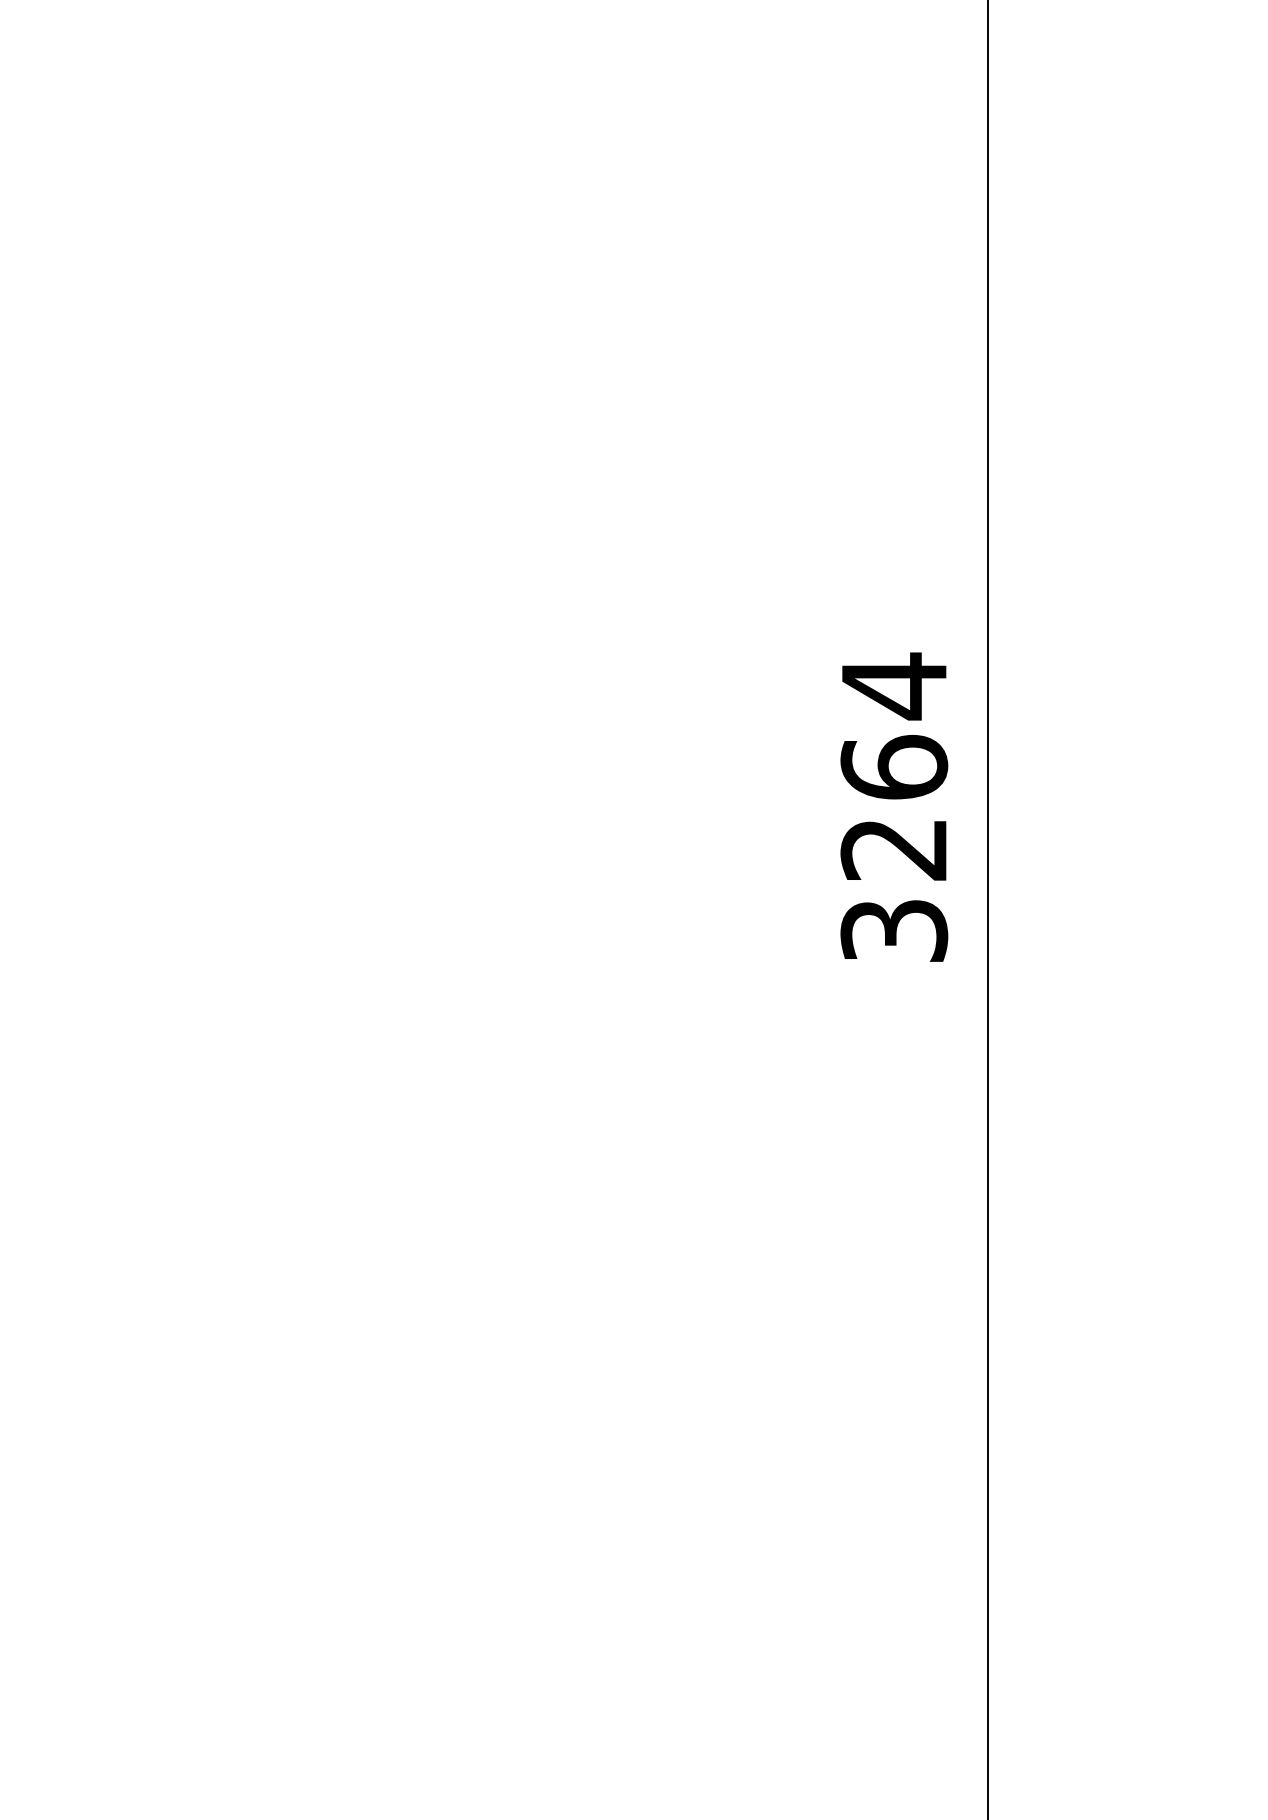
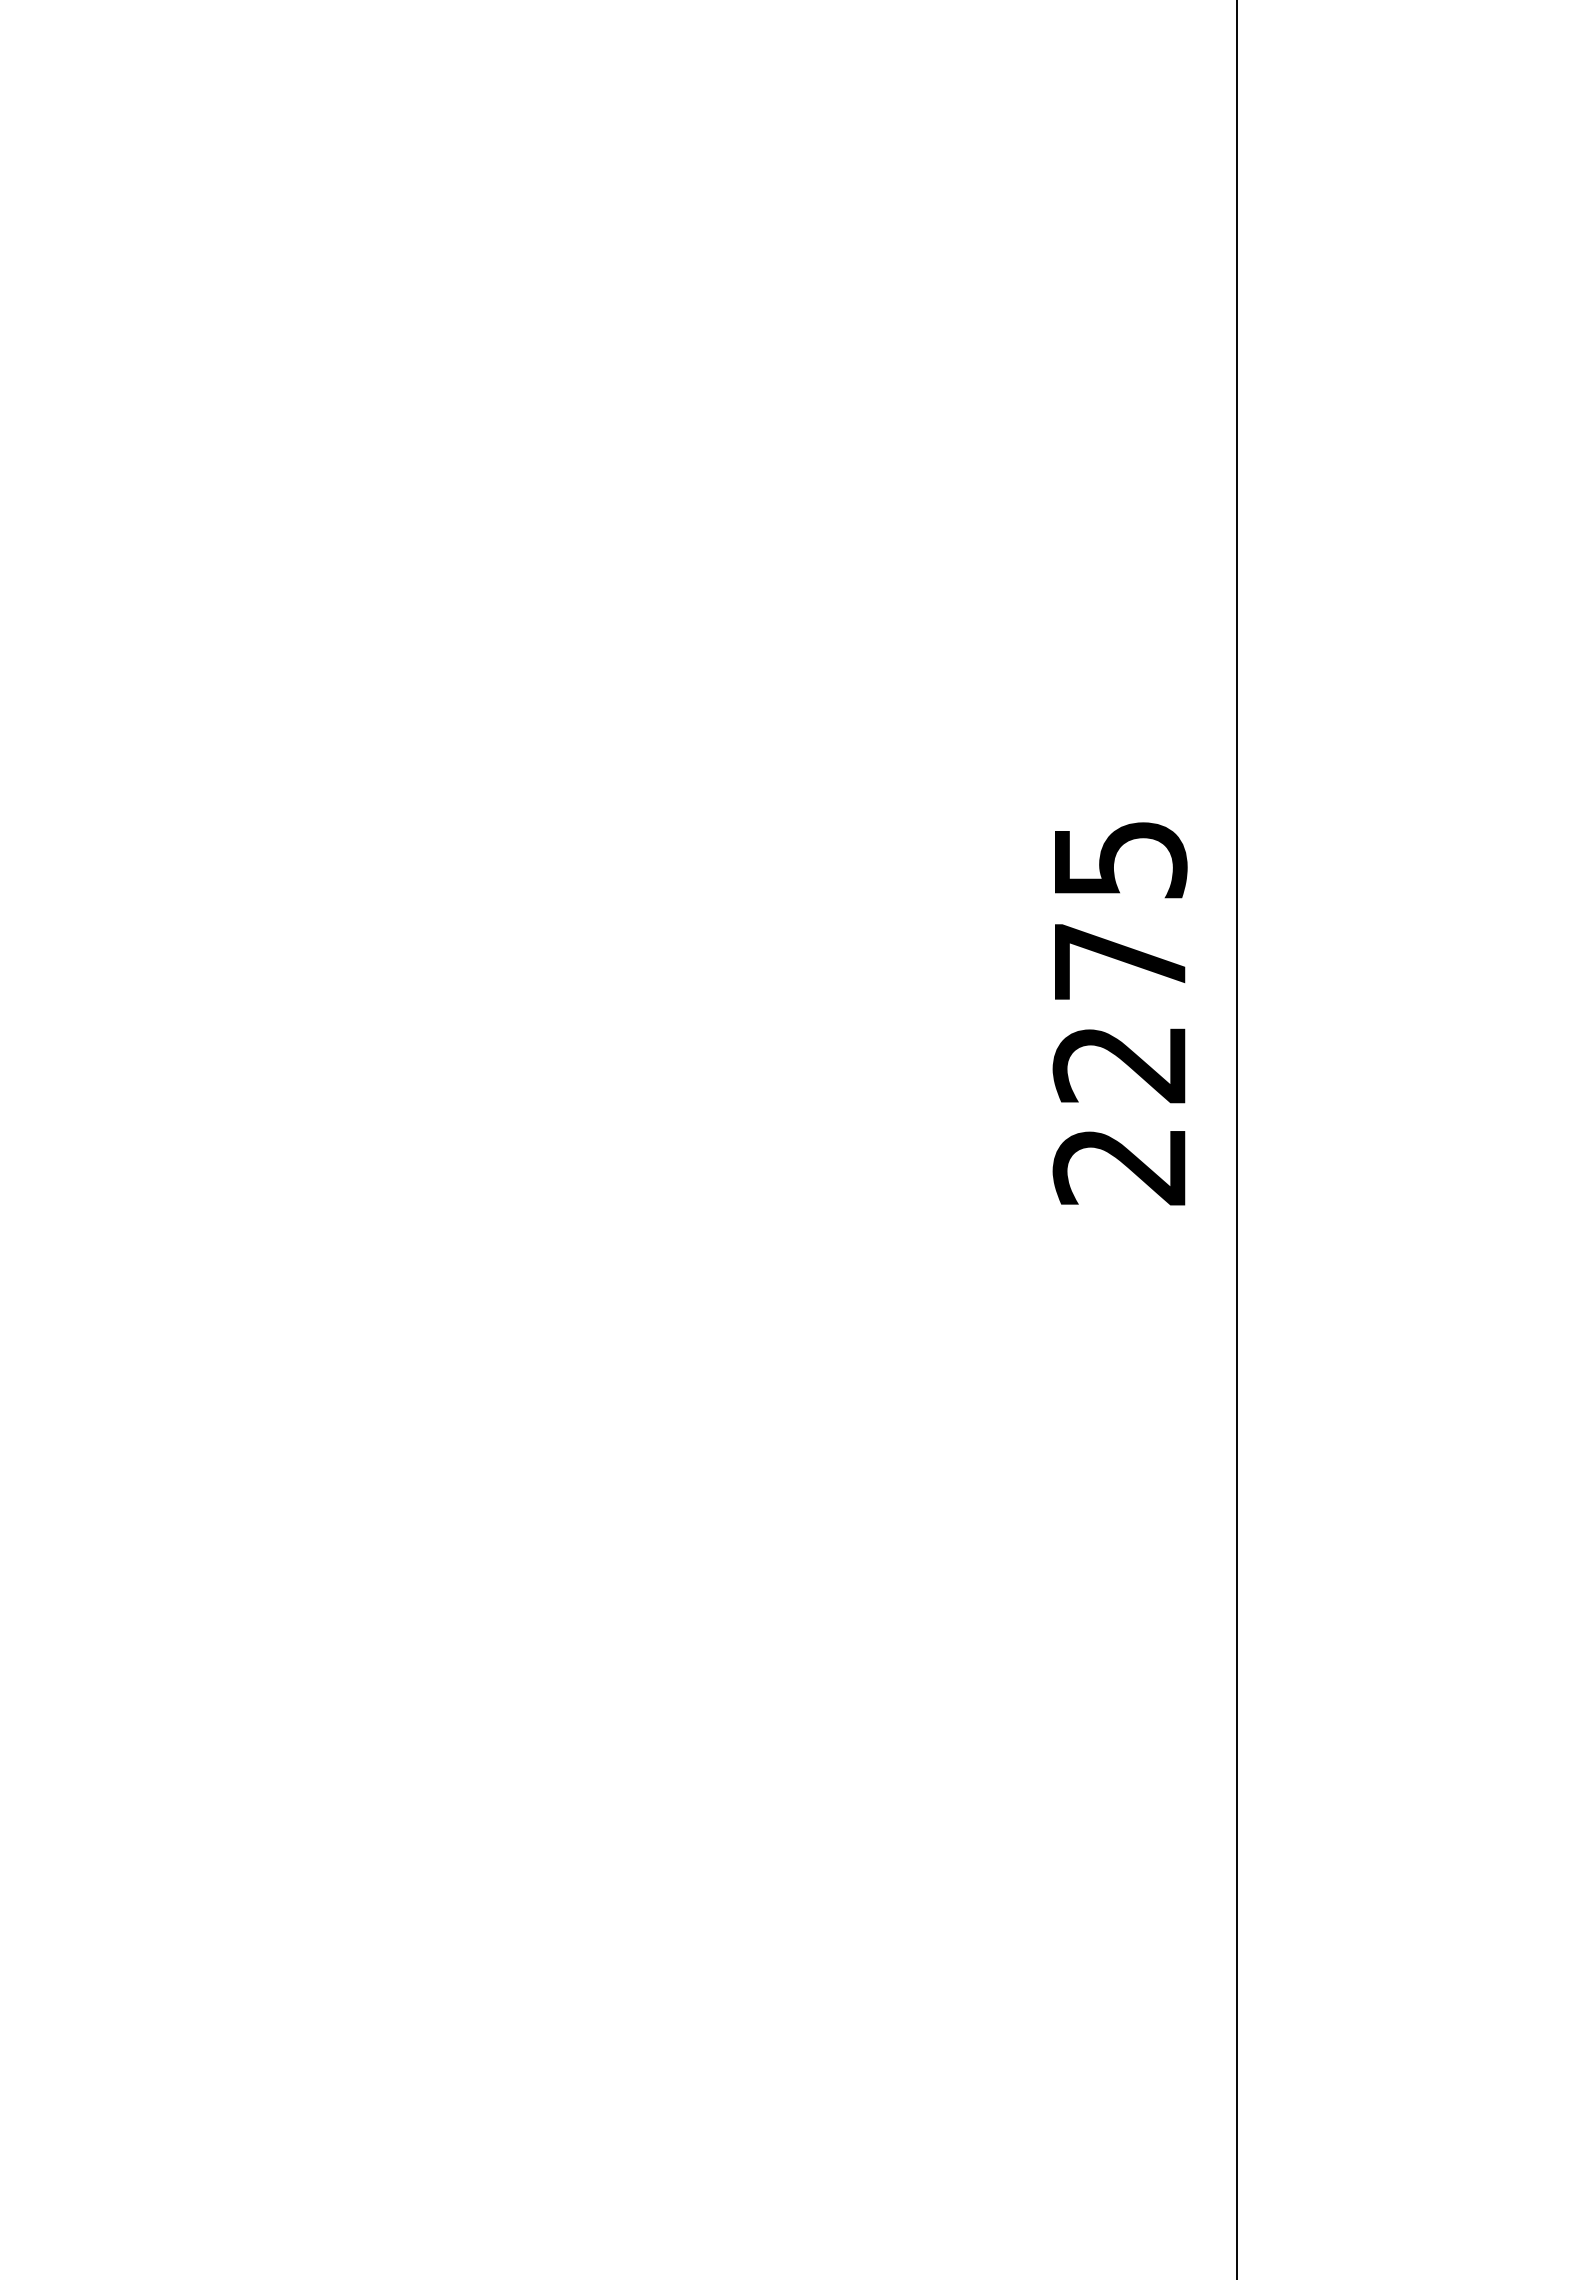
text: (893, 807) -> (1119, 1011), 3264 -> 2275

